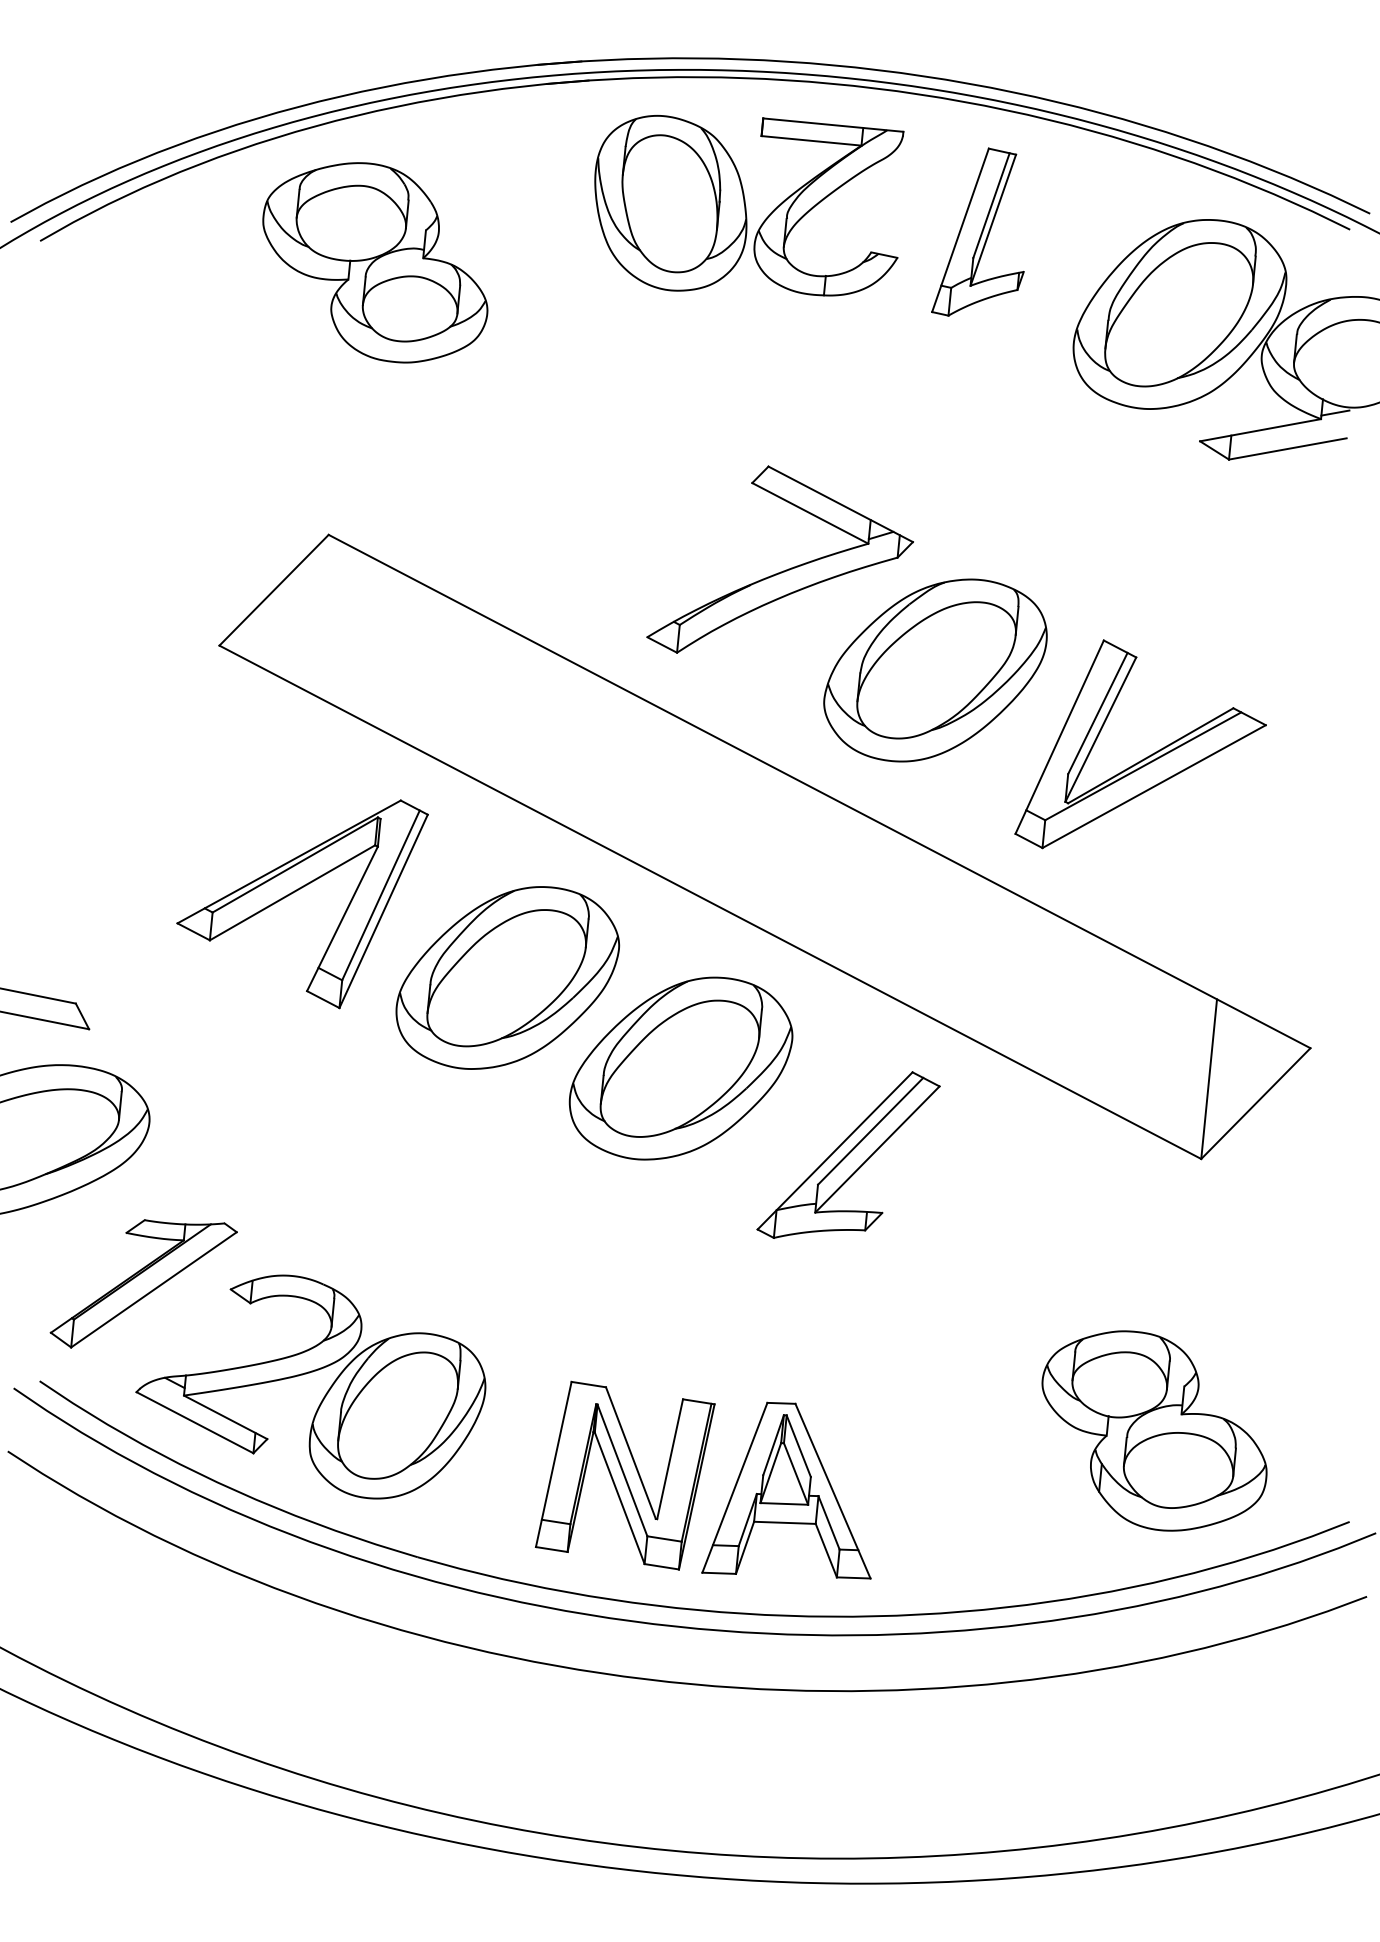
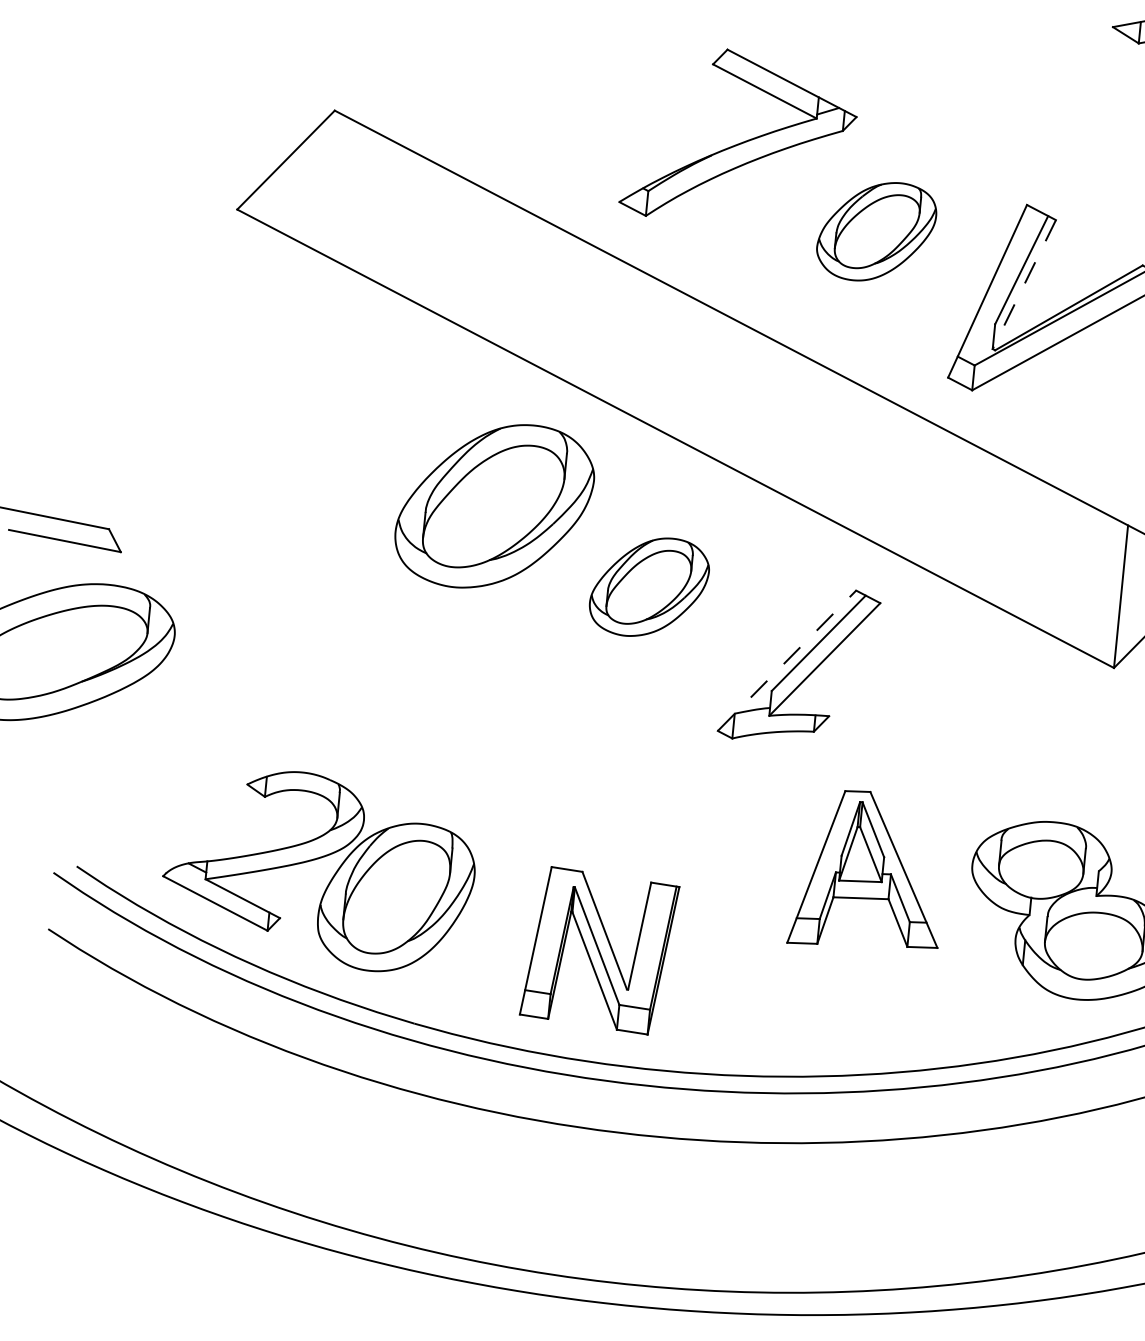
part: (935, 670) -> (876, 231), size x0.6
line: (1100, 730) -> (1024, 285), solid -> dashed
part: (295, 892) -> (305, 430), removed
part: (680, 1068) -> (648, 587), size x0.6
line: (835, 1150) -> (787, 660), solid -> dashed
part: (143, 1283) -> (169, 779), removed
part: (786, 1490) -> (862, 869), moved

